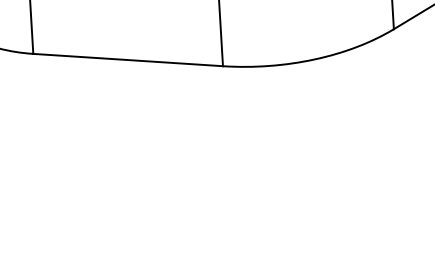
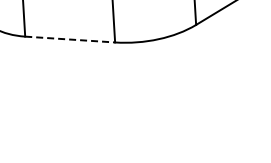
line: (128, 59) -> (70, 39), solid -> dashed

